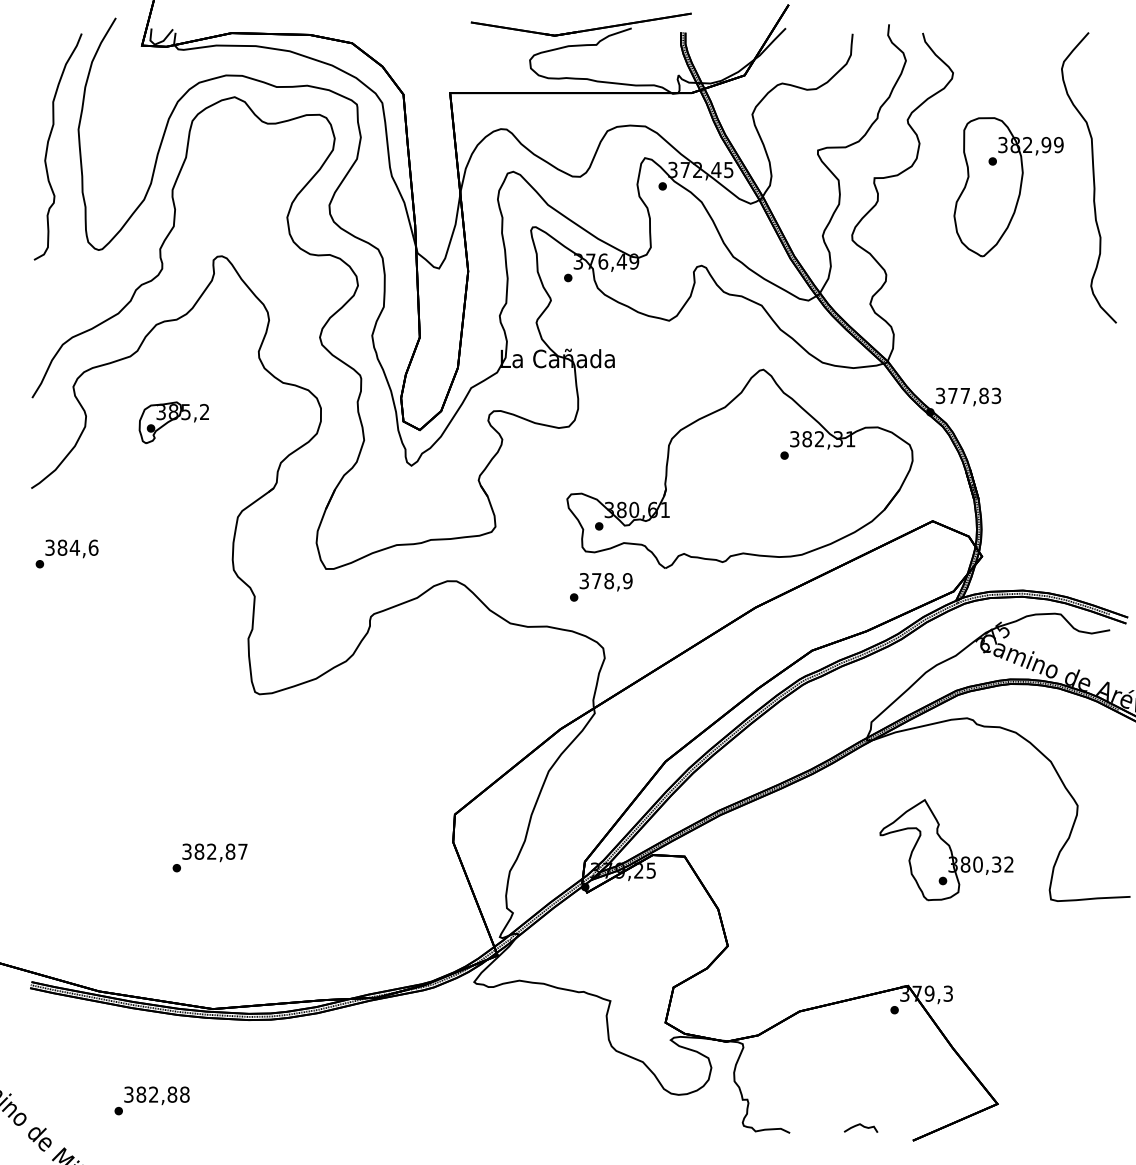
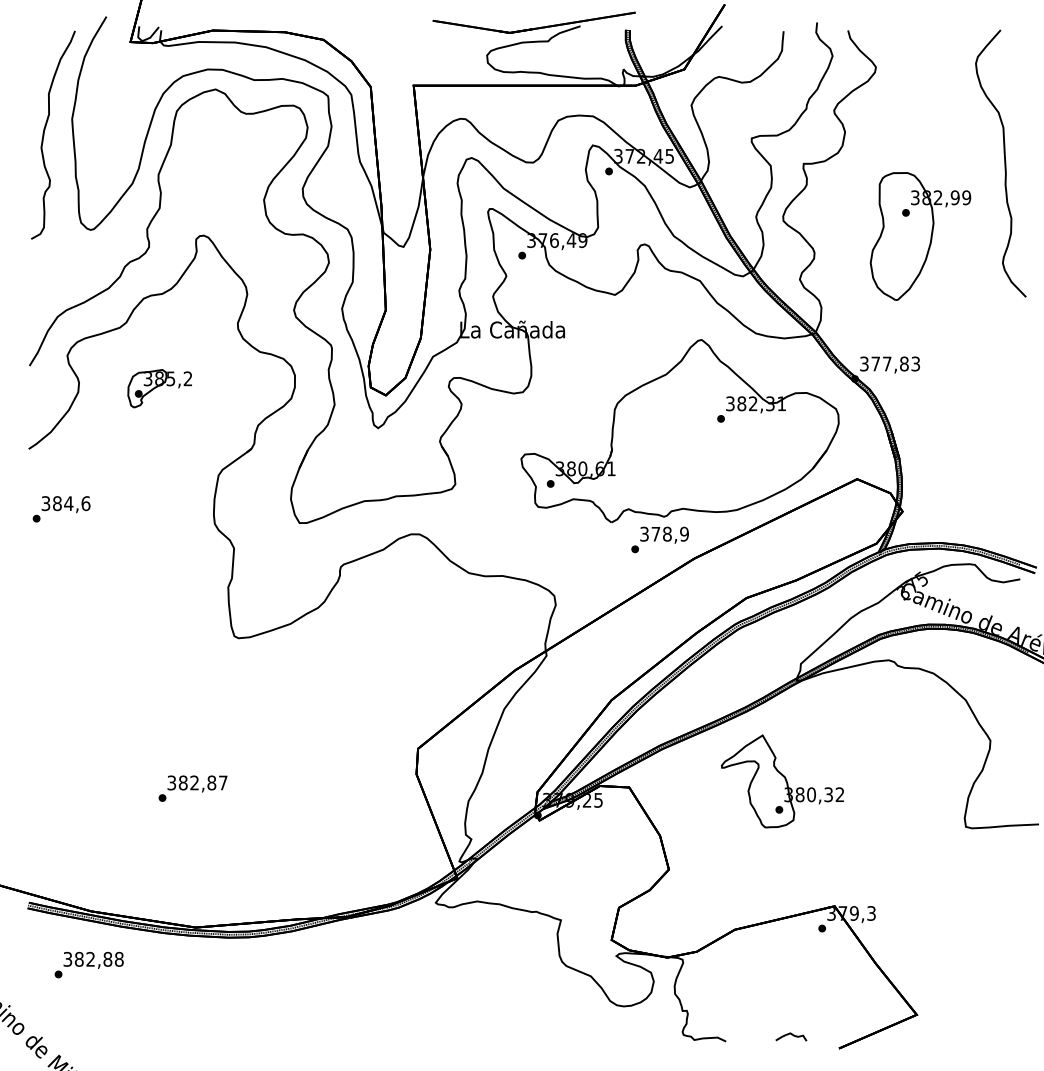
part: (1008, 187) -> (920, 236), moved
text: (601, 587) -> (660, 540), moved
part: (946, 850) -> (782, 781), moved
text: (151, 1100) -> (88, 964), moved

